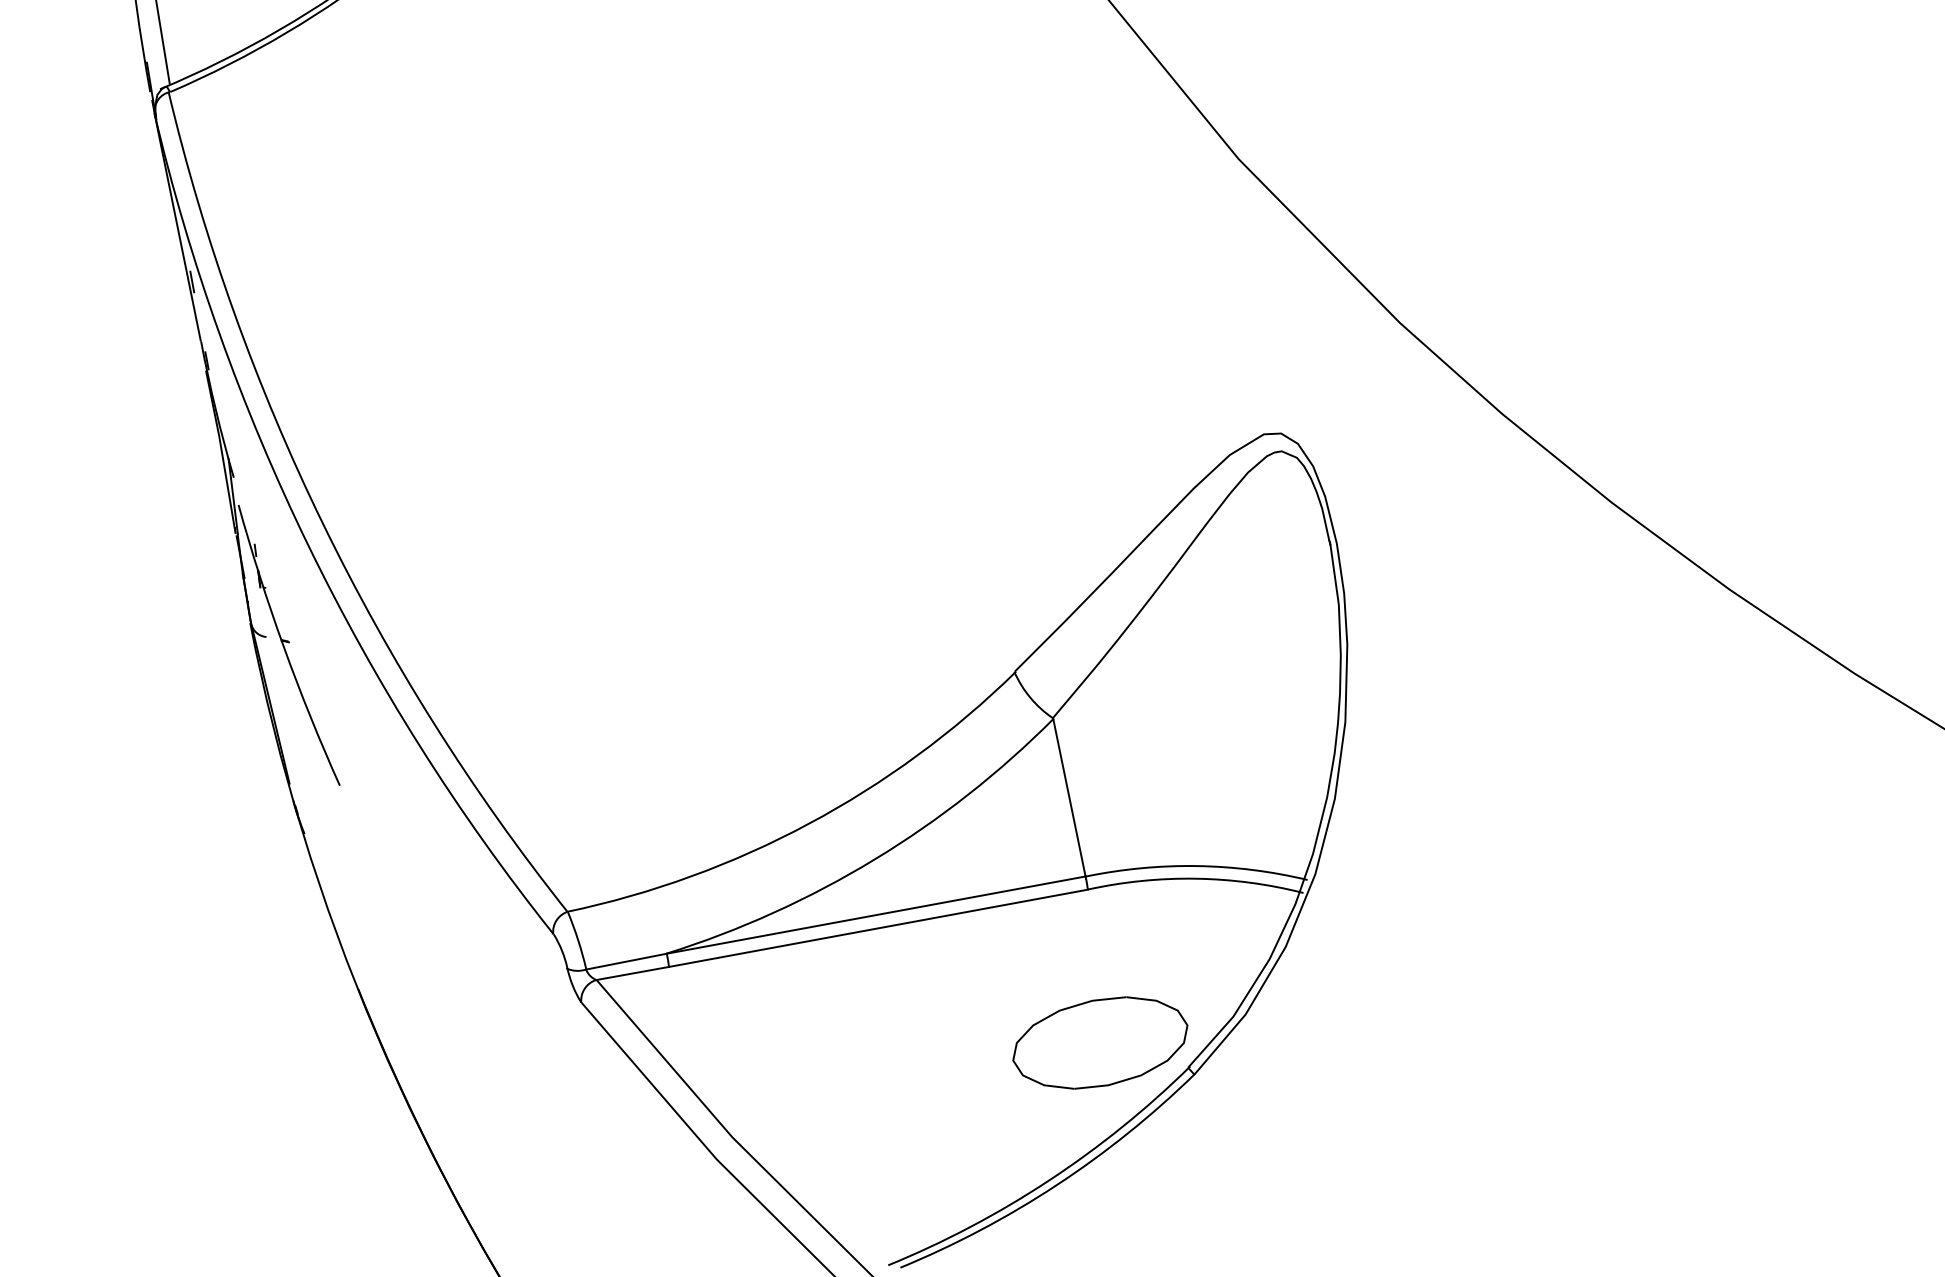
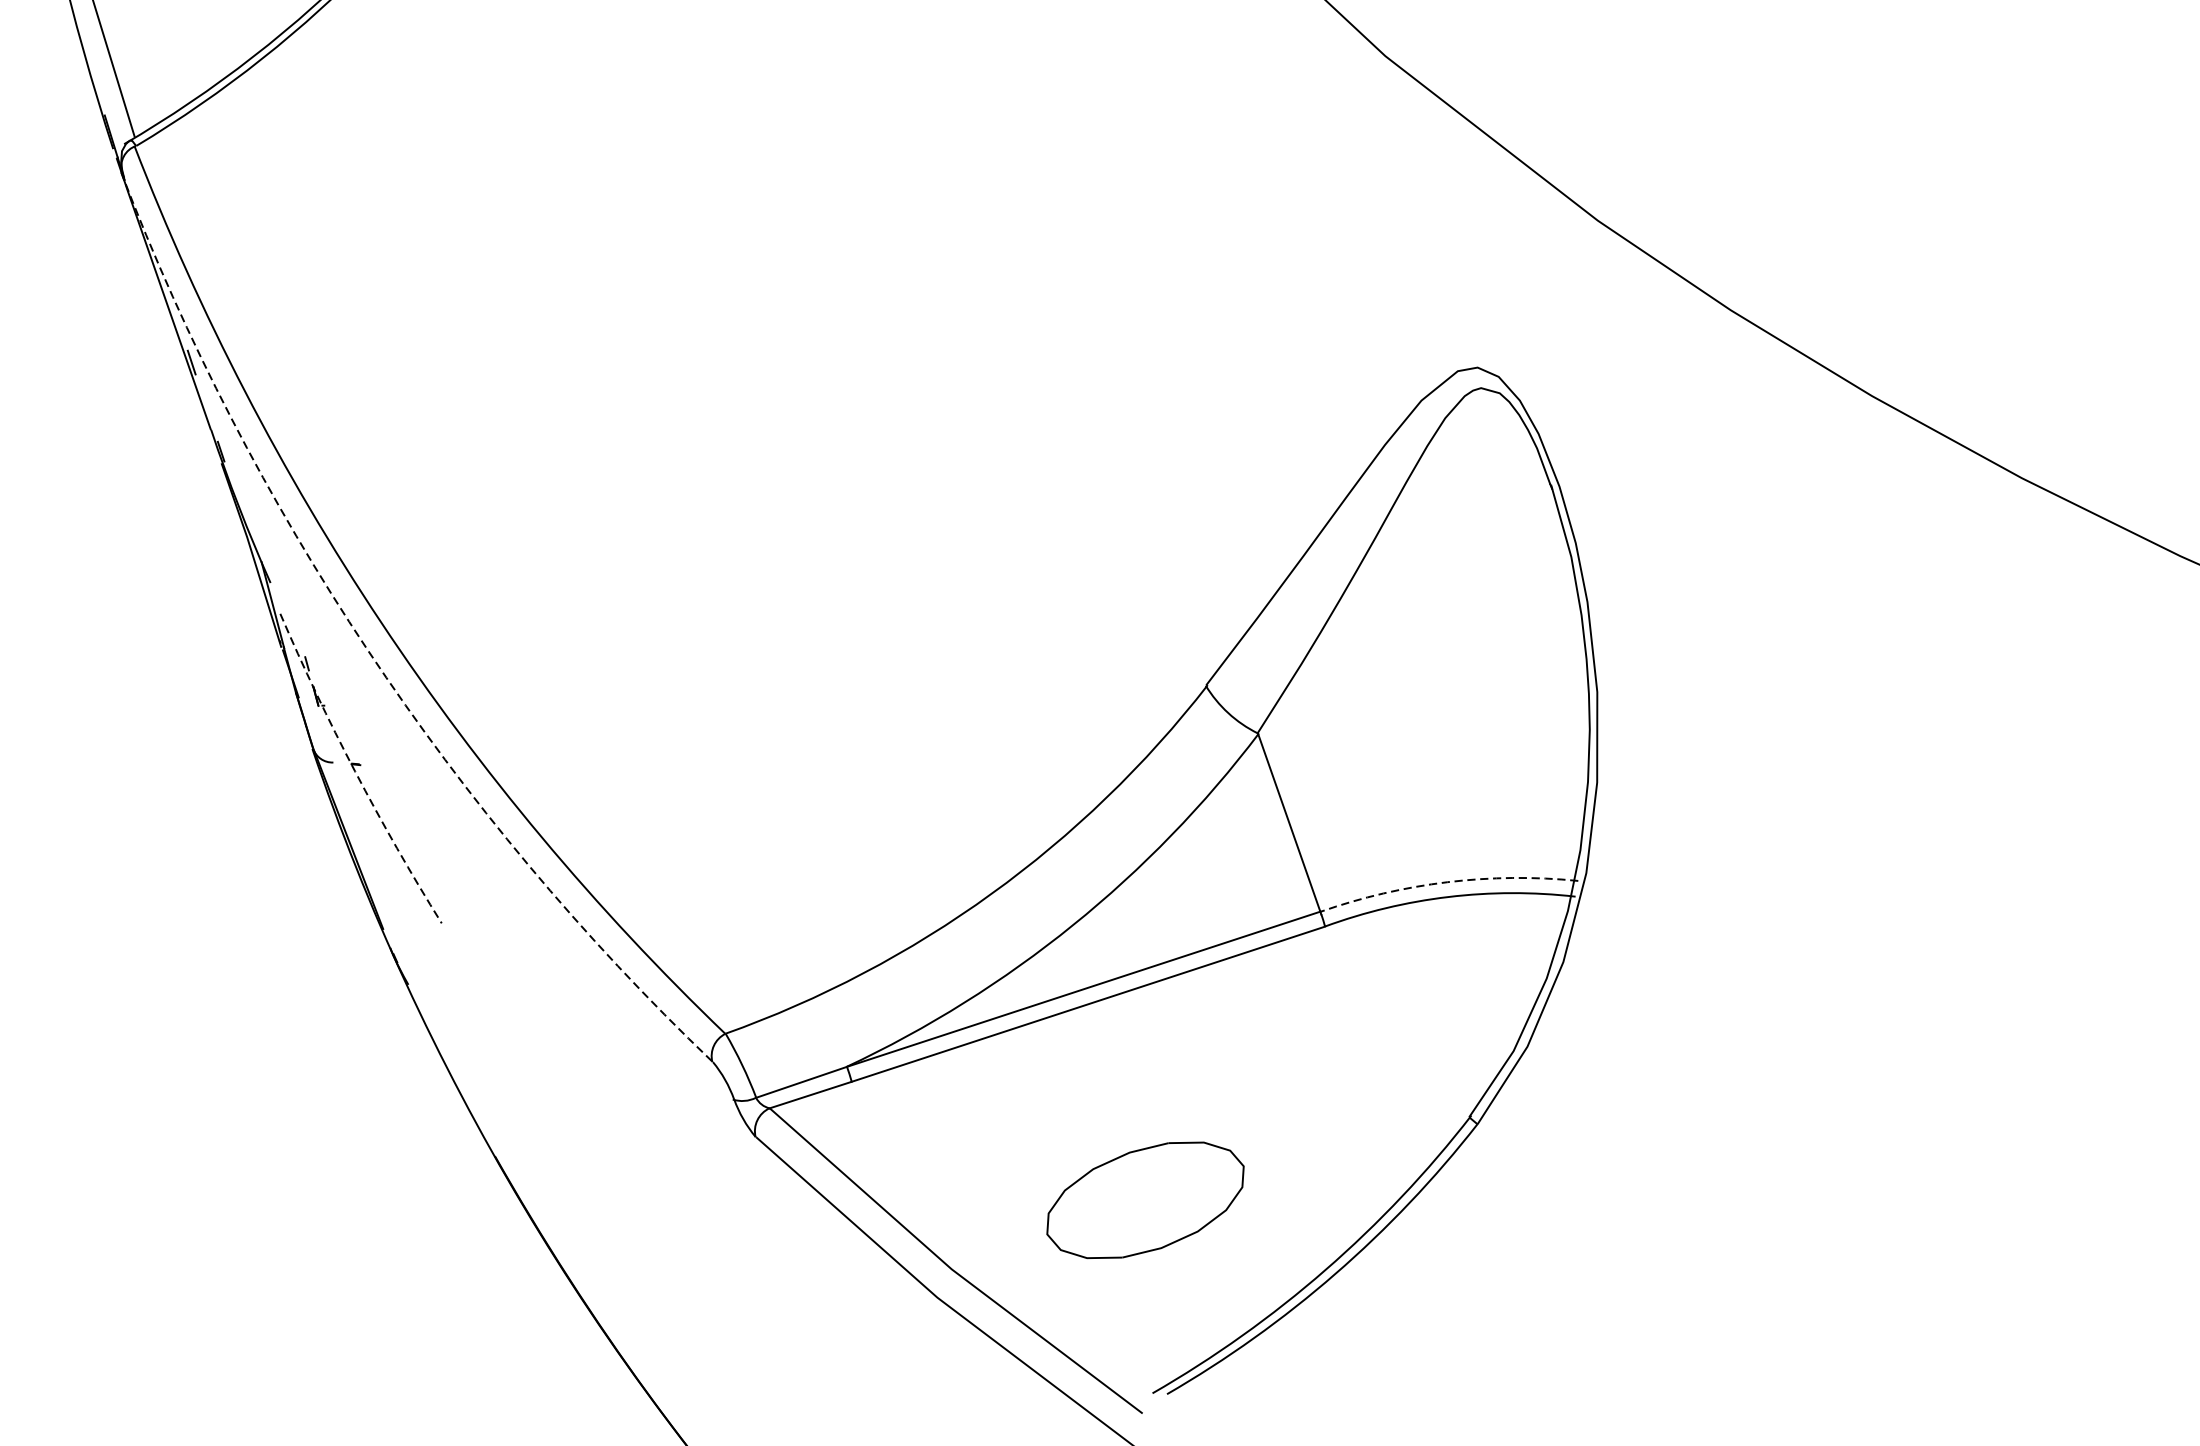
arc: (308, 545) -> (367, 649), solid -> dashed
arc: (283, 647) -> (354, 771), solid -> dashed
arc: (1196, 866) -> (1447, 882), solid -> dashed
part: (1100, 1042) -> (1145, 1199), moved

